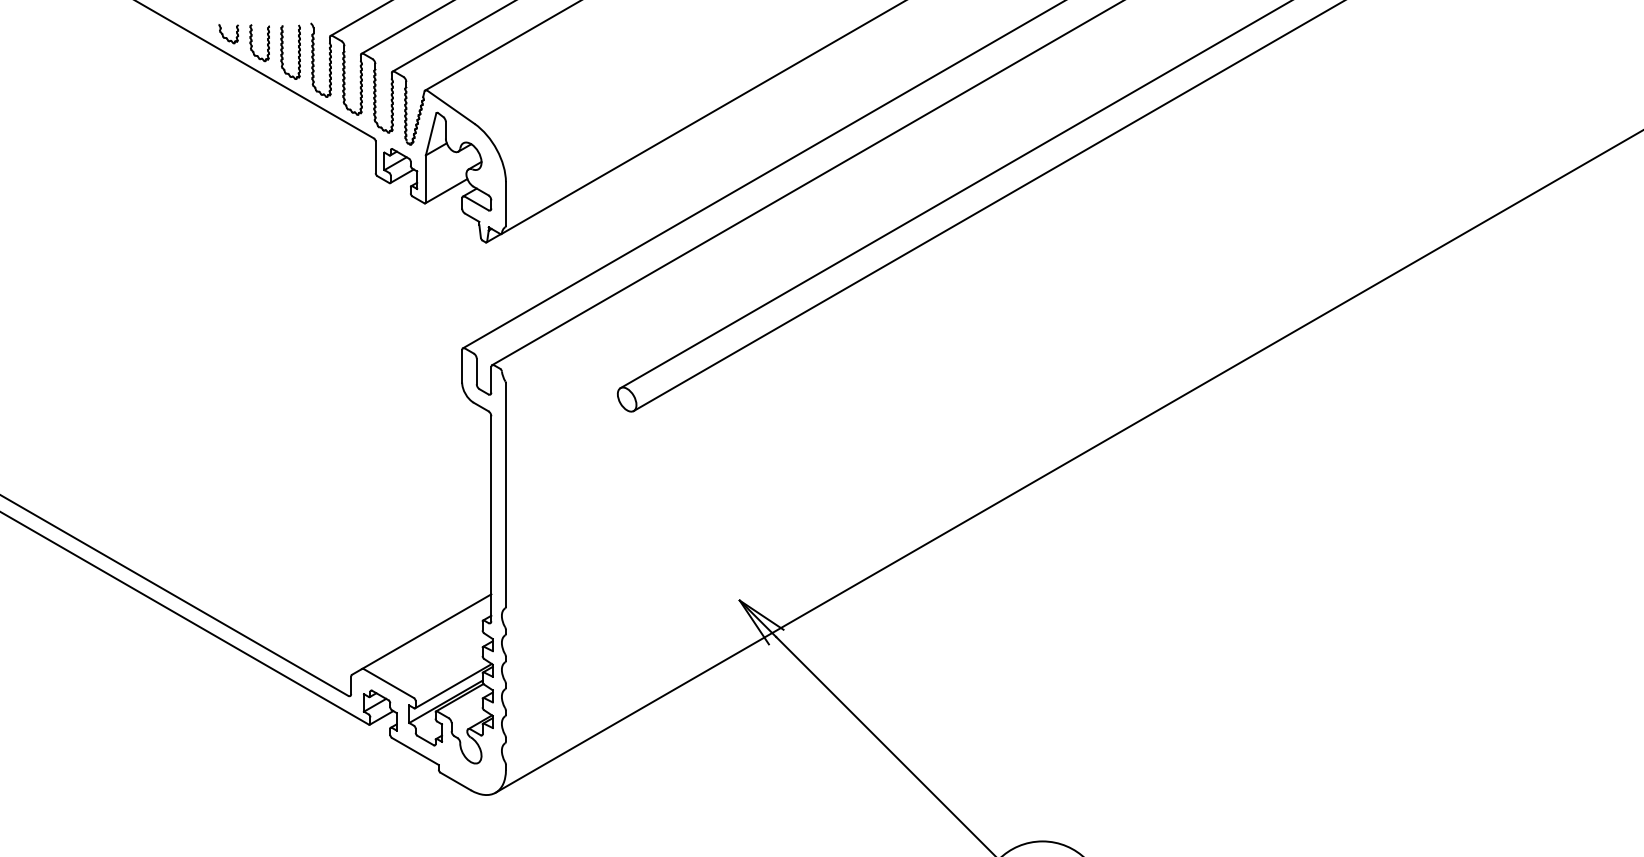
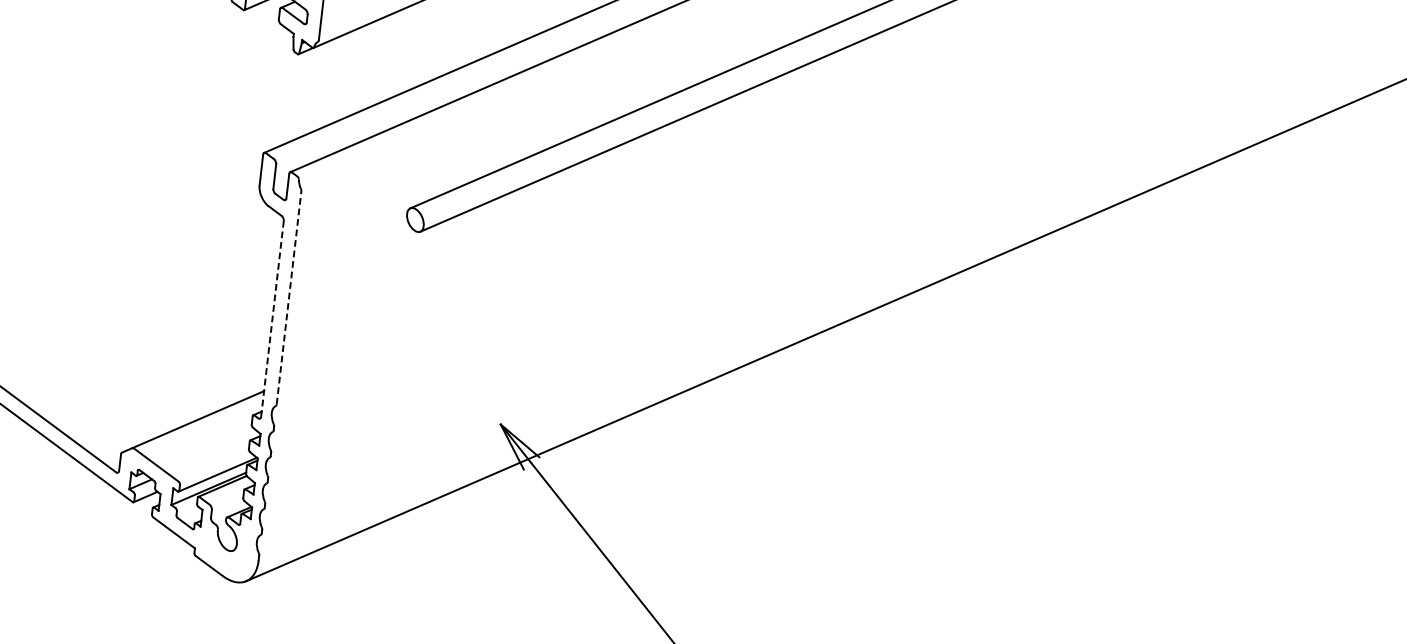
line: (505, 494) -> (288, 297), solid -> dashed
line: (491, 518) -> (272, 318), solid -> dashed

